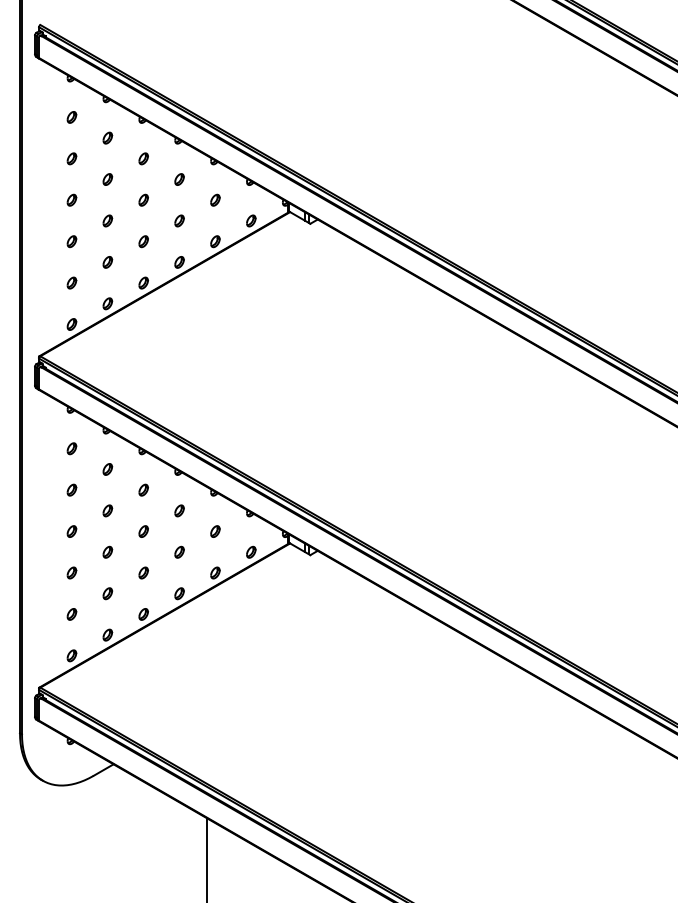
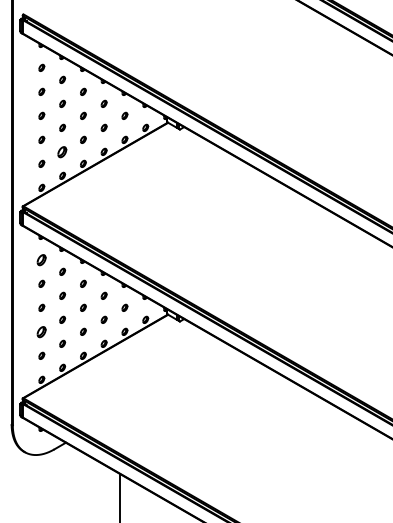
part: (107, 261) -> (62, 151), size x1.6
part: (71, 448) -> (41, 259), size x1.6
part: (71, 572) -> (41, 331), size x1.6

